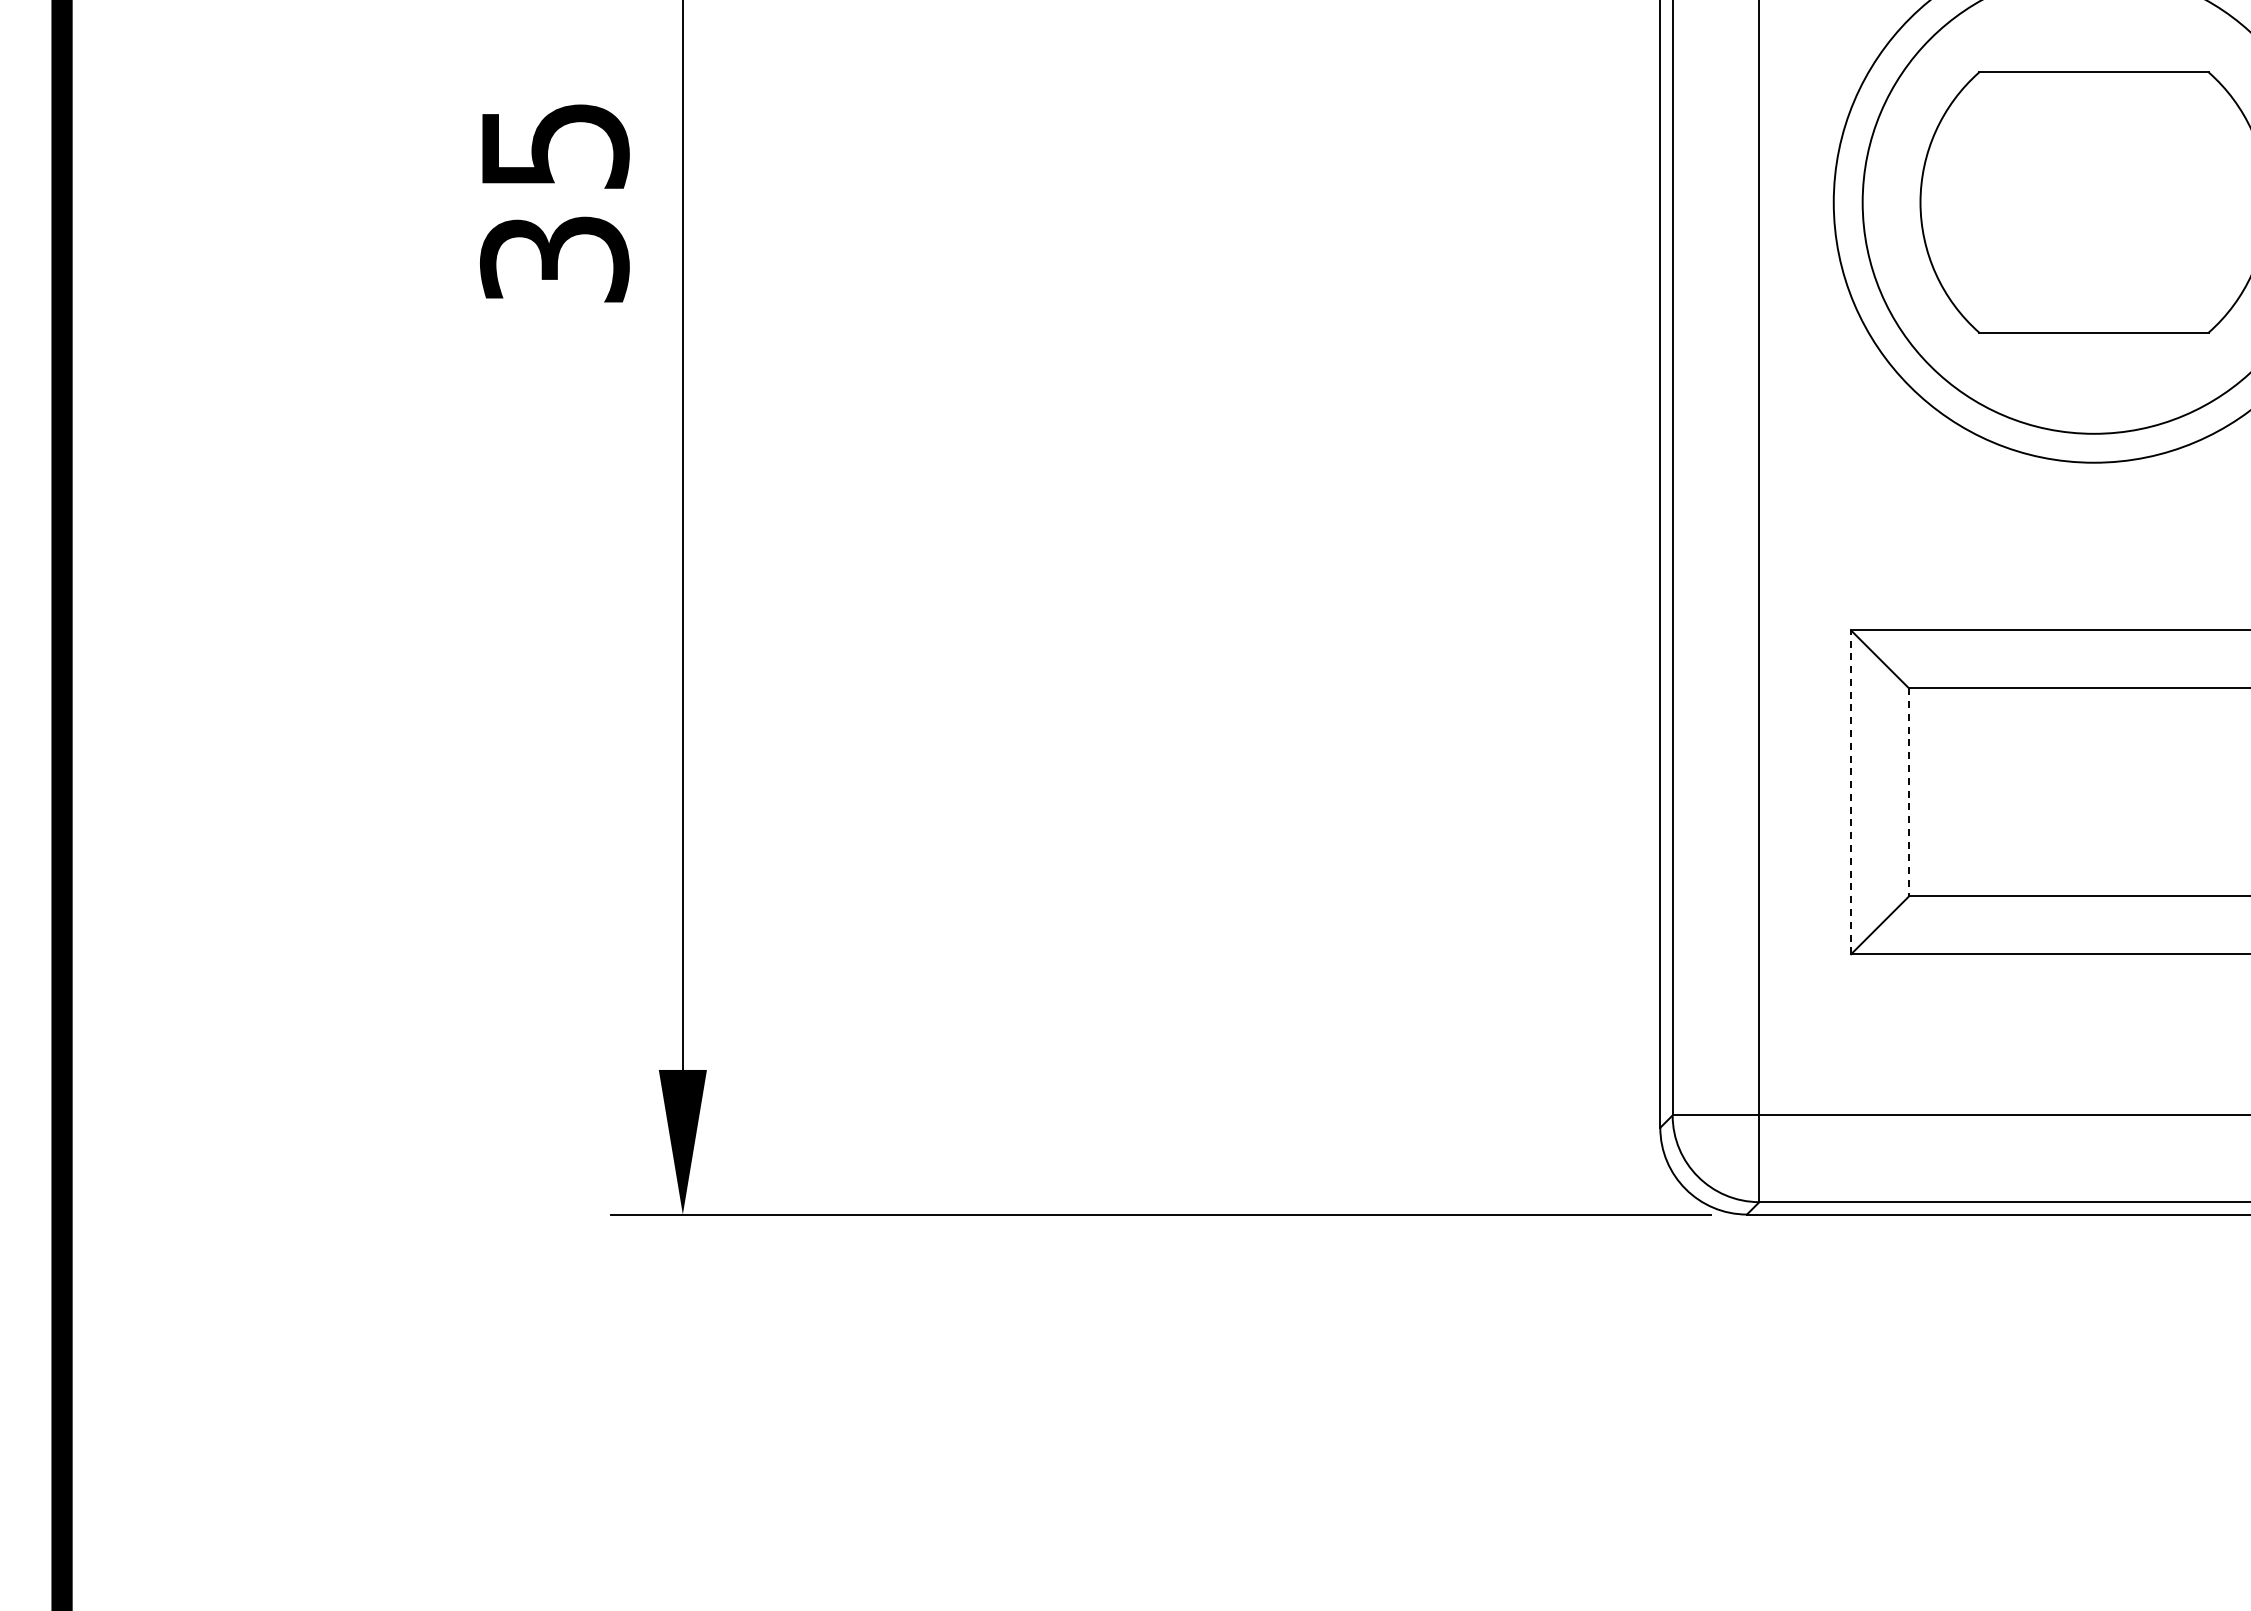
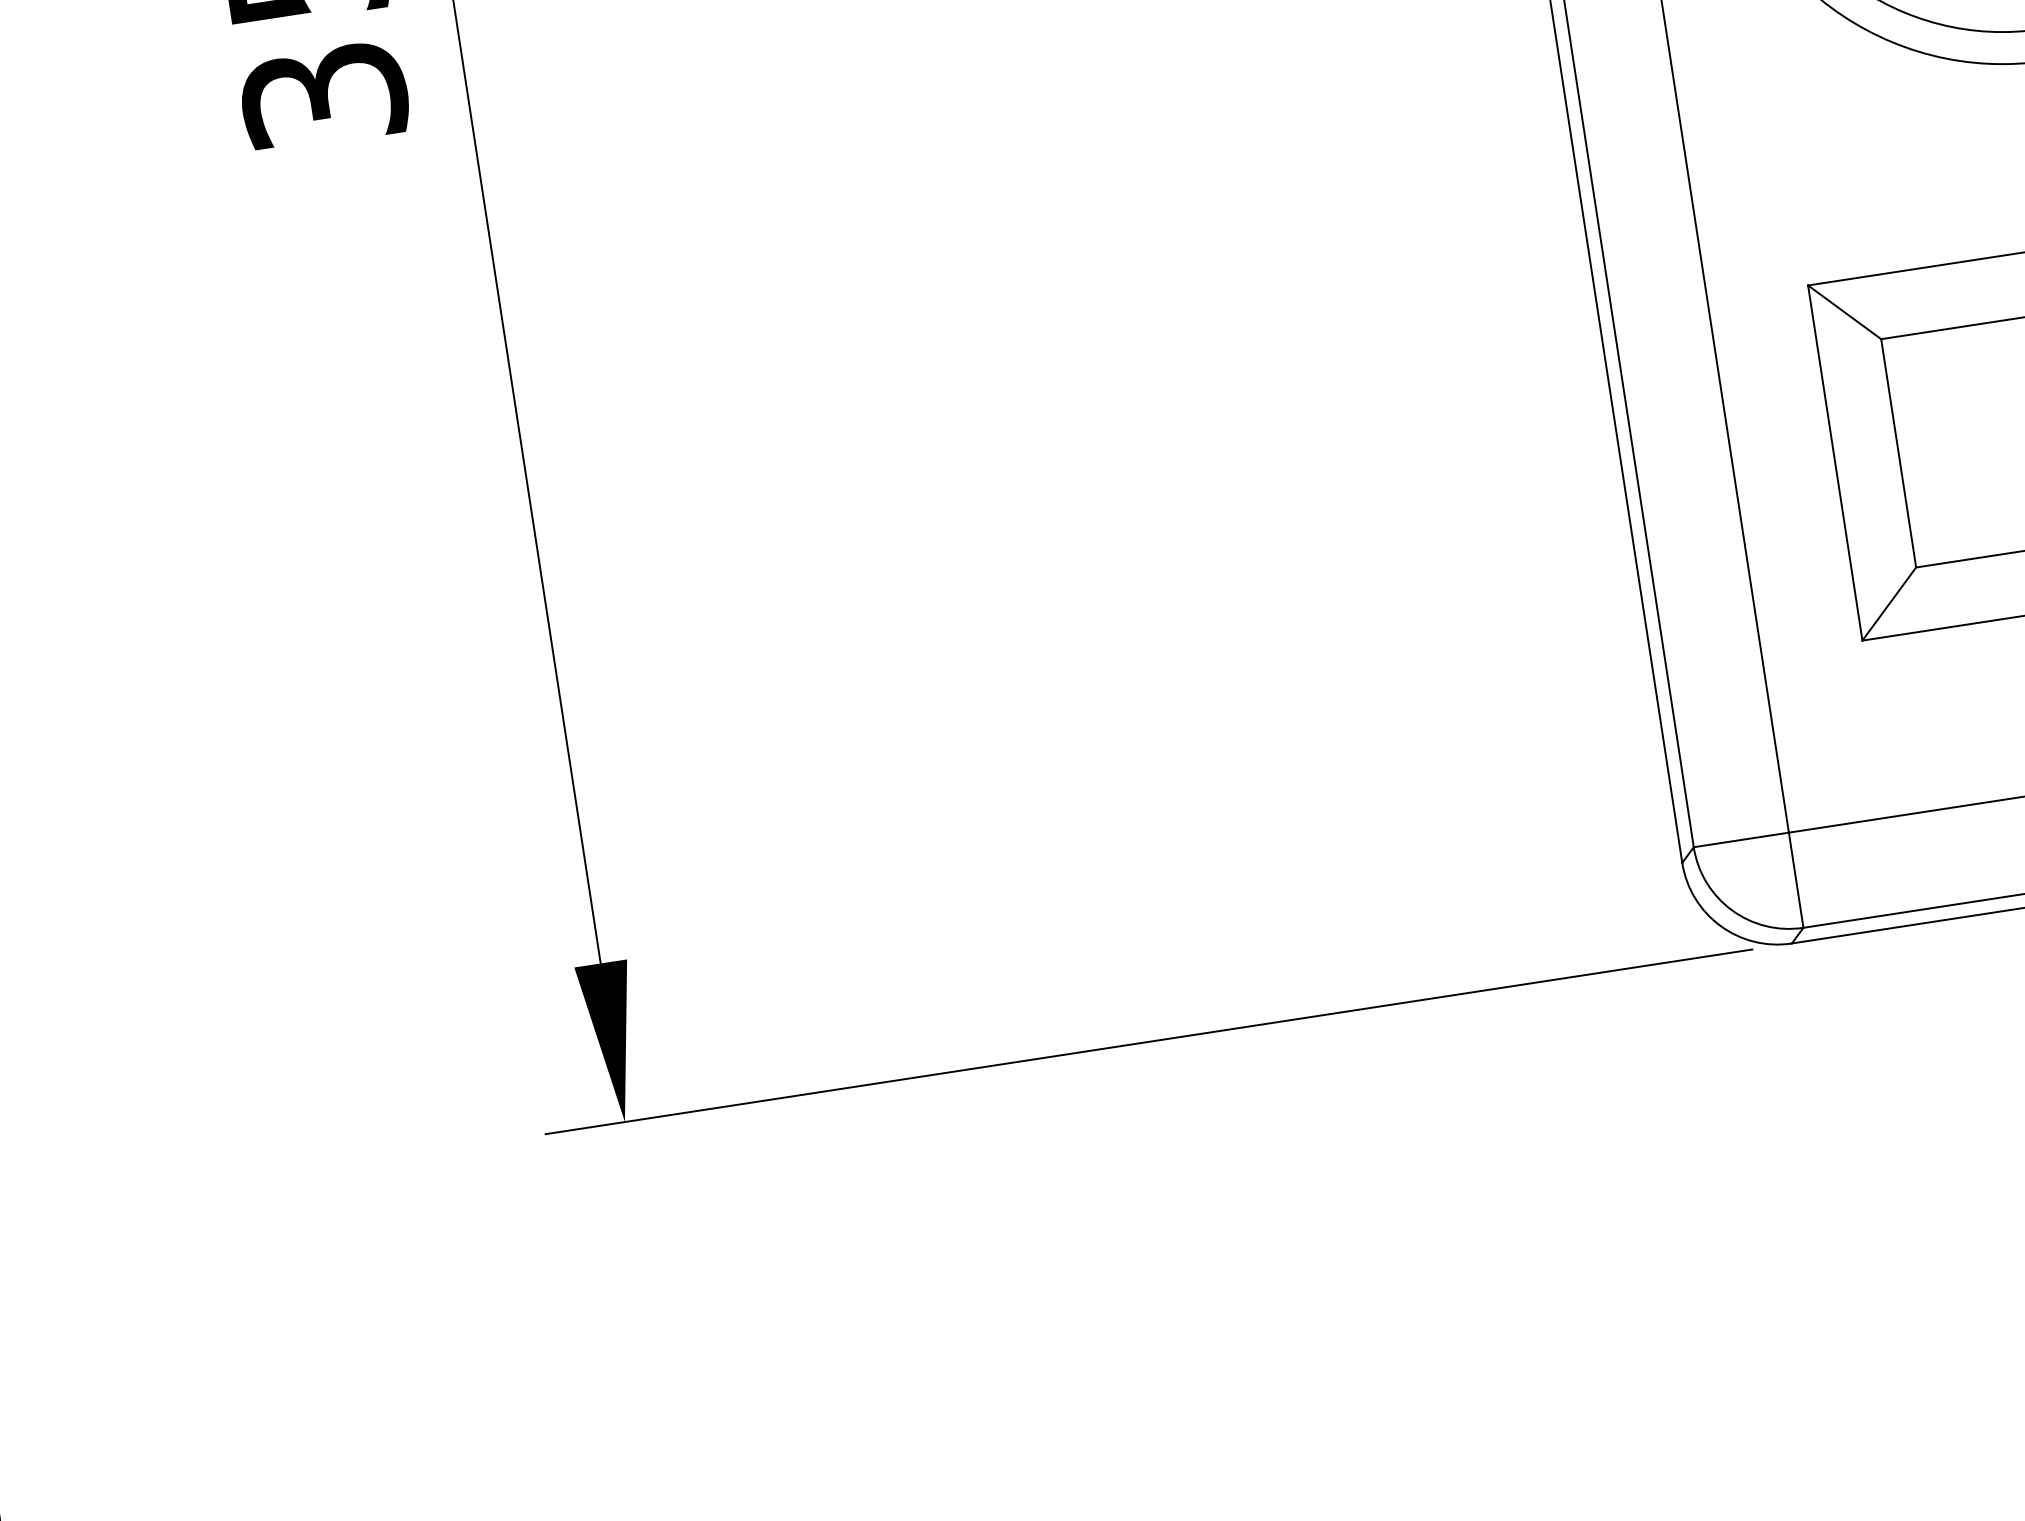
line: (1851, 792) -> (1835, 463), dashed -> solid
line: (1908, 792) -> (1898, 453), dashed -> solid

